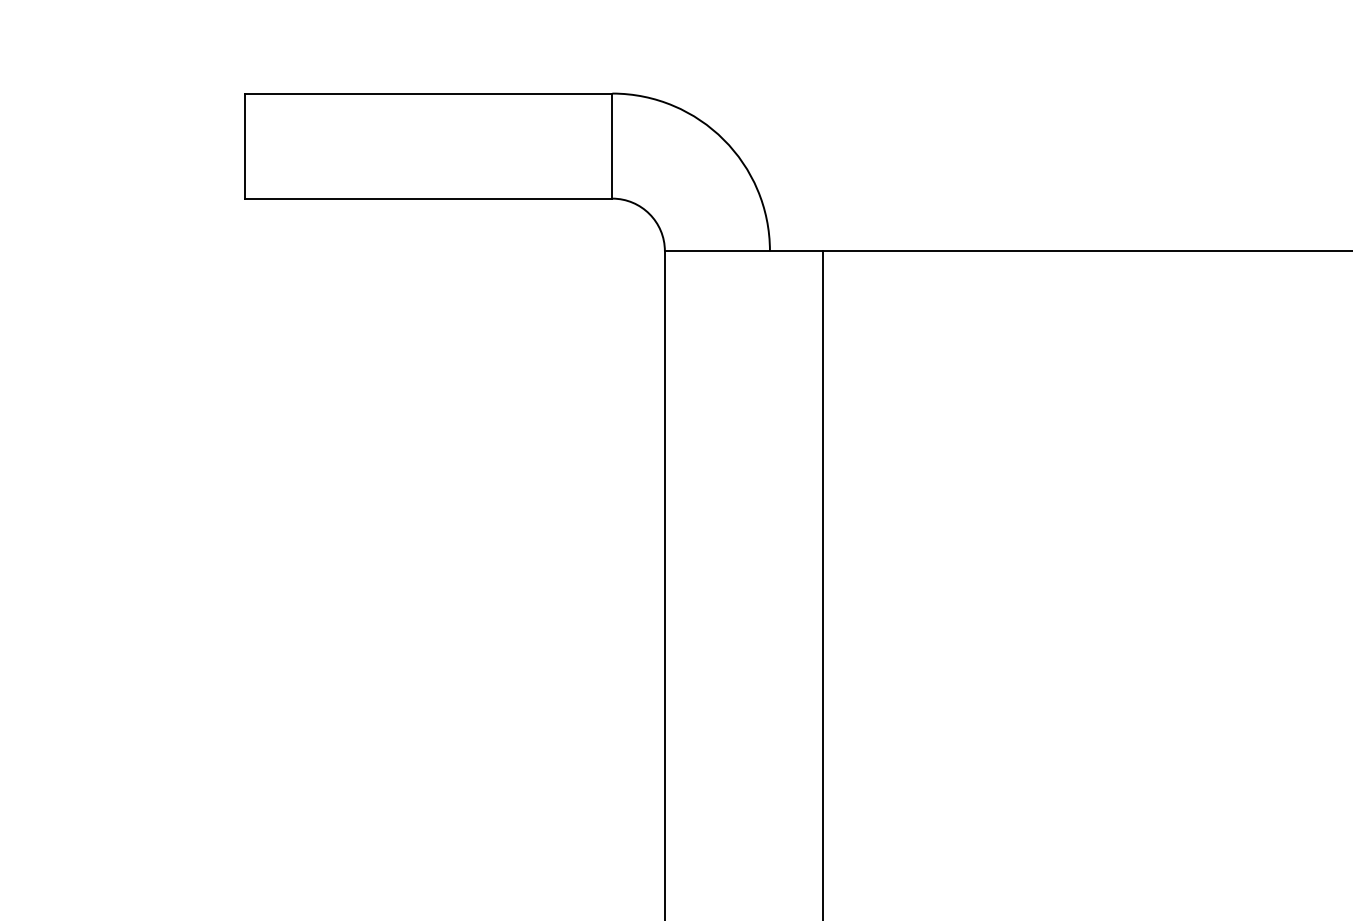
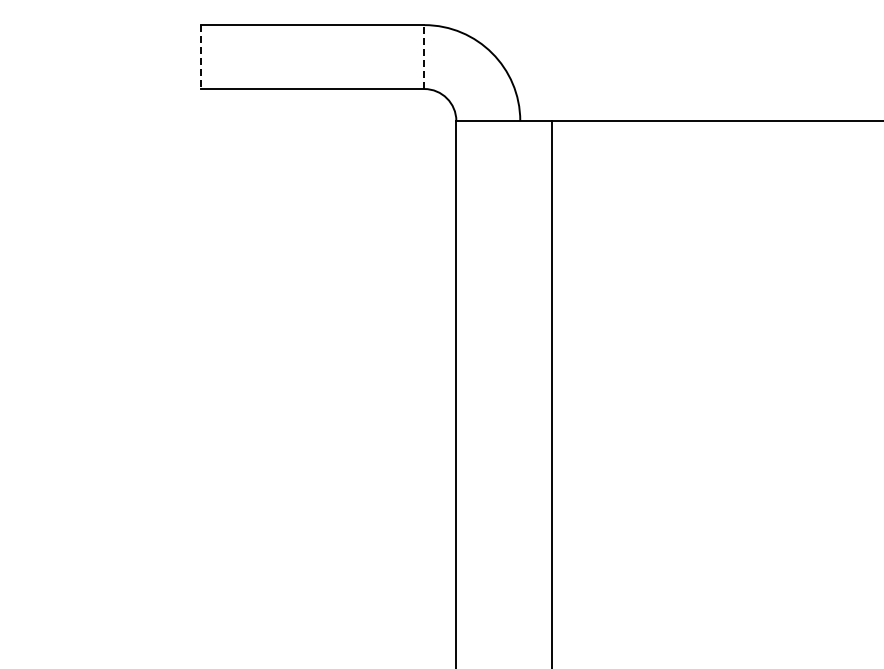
line: (244, 146) -> (200, 57), solid -> dashed
line: (612, 146) -> (424, 57), solid -> dashed

